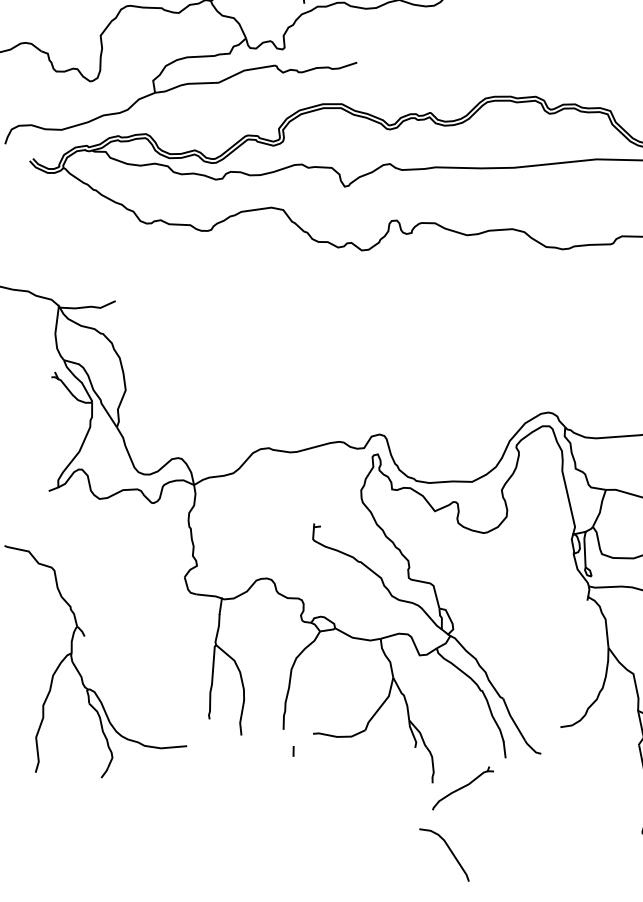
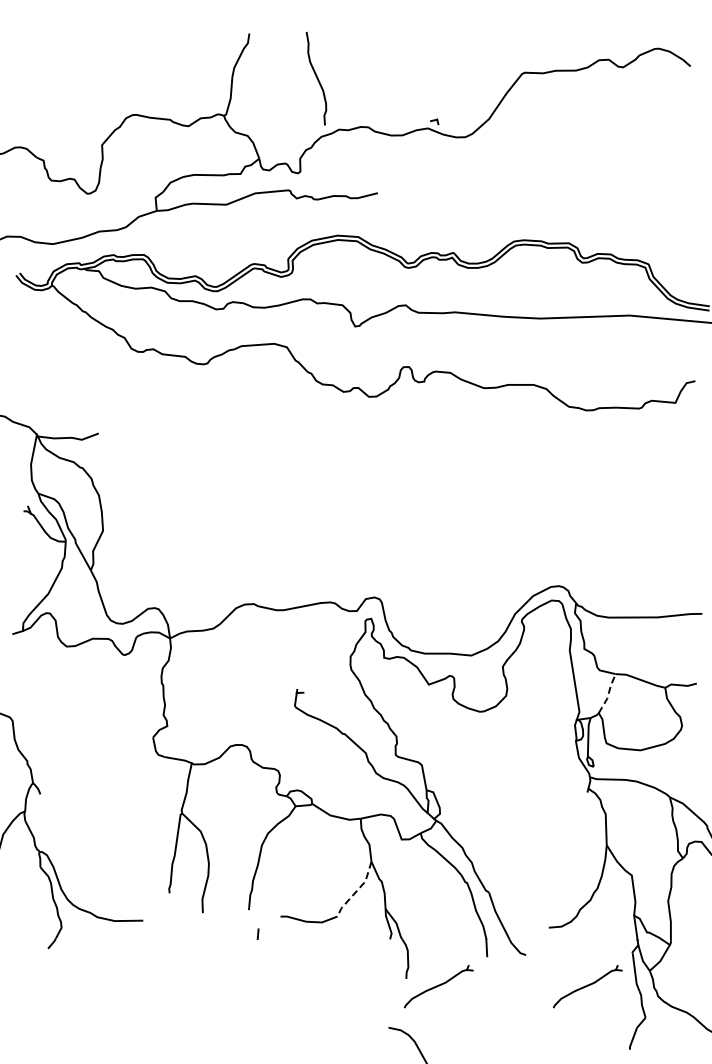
line: (600, 508) -> (608, 693), solid -> dashed
line: (381, 705) -> (356, 890), solid -> dashed
part: (599, 778) -> (587, 986), added

